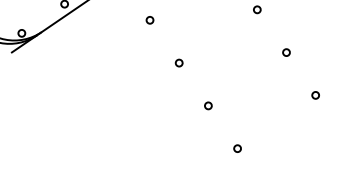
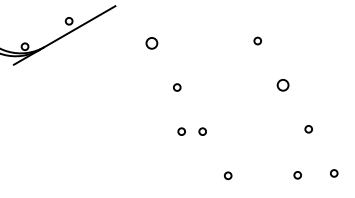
circle: (149, 20) -> (151, 43), size x1.6
circle: (286, 51) -> (283, 84), size x1.6
circle: (186, 107) -> (181, 131), added
circle: (307, 143) -> (297, 175), added

